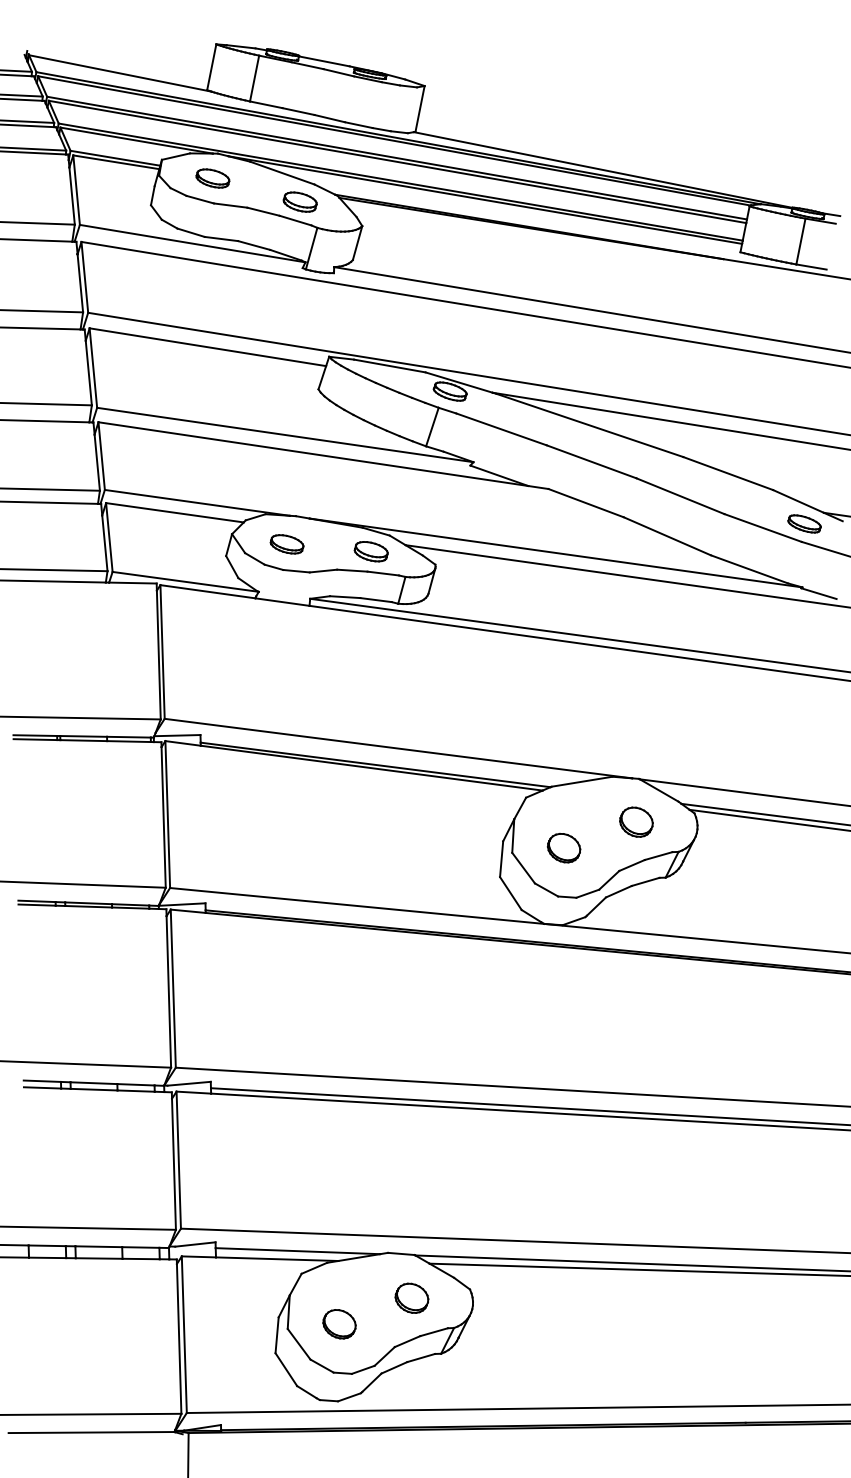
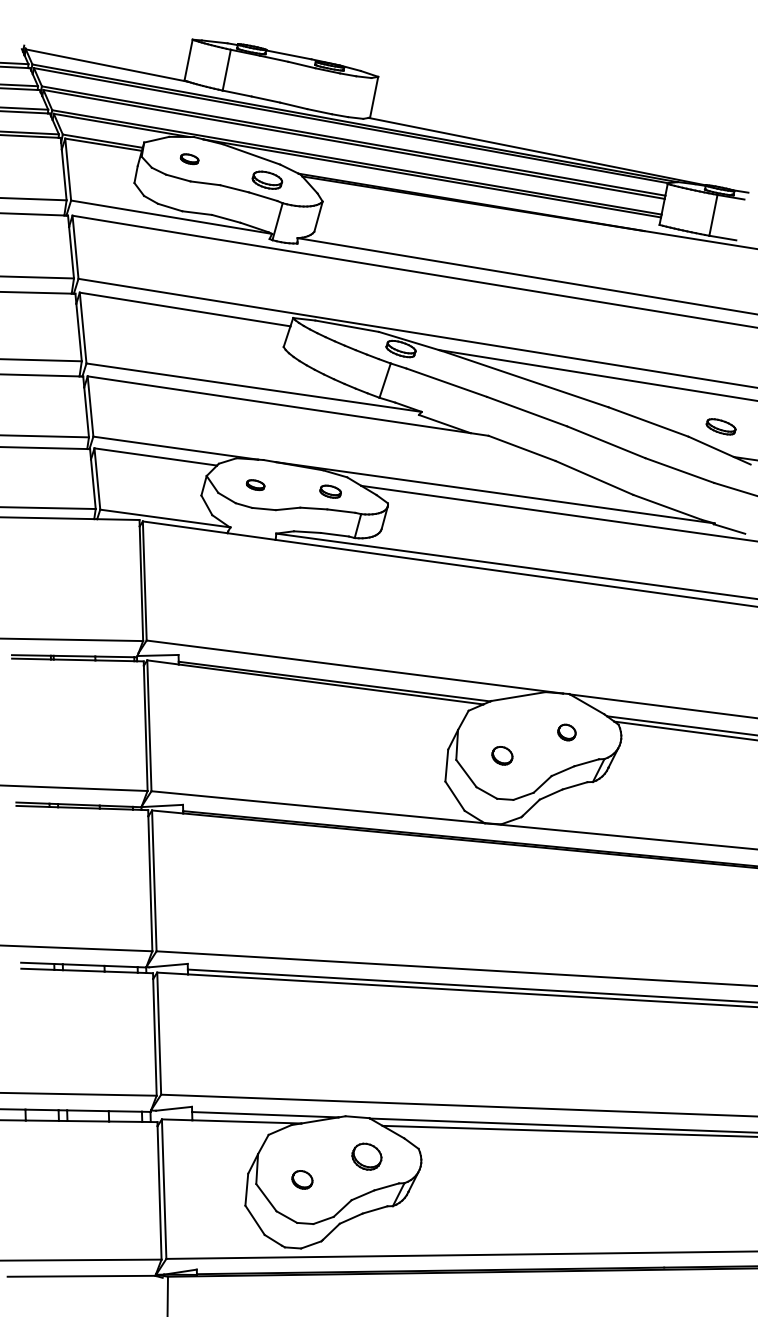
part: (212, 178) -> (189, 159), size x0.6
part: (804, 523) -> (721, 426), moved
part: (286, 544) -> (255, 485), size x0.6
part: (370, 551) -> (330, 491), size x0.7
part: (636, 821) -> (566, 731), size x0.6
part: (563, 848) -> (501, 756), size x0.7
part: (339, 1324) -> (302, 1180), size x0.7

